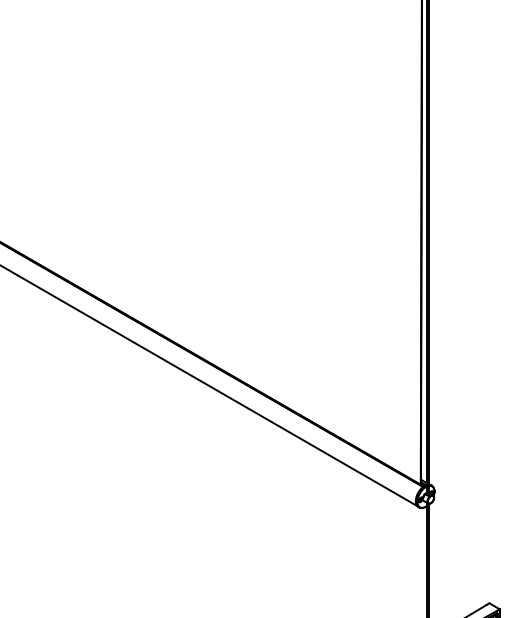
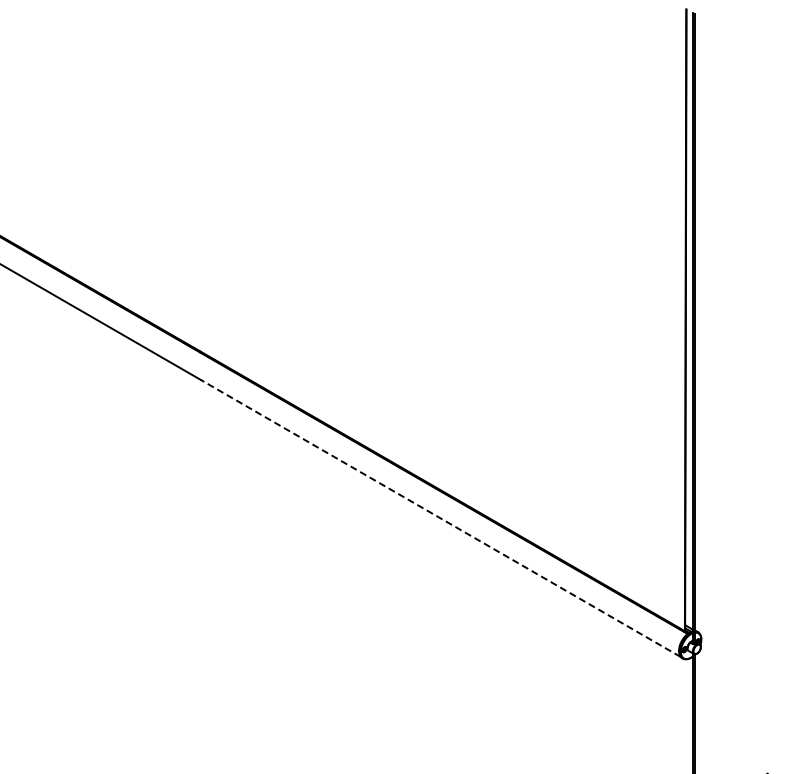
line: (217, 391) -> (440, 518), solid -> dashed

